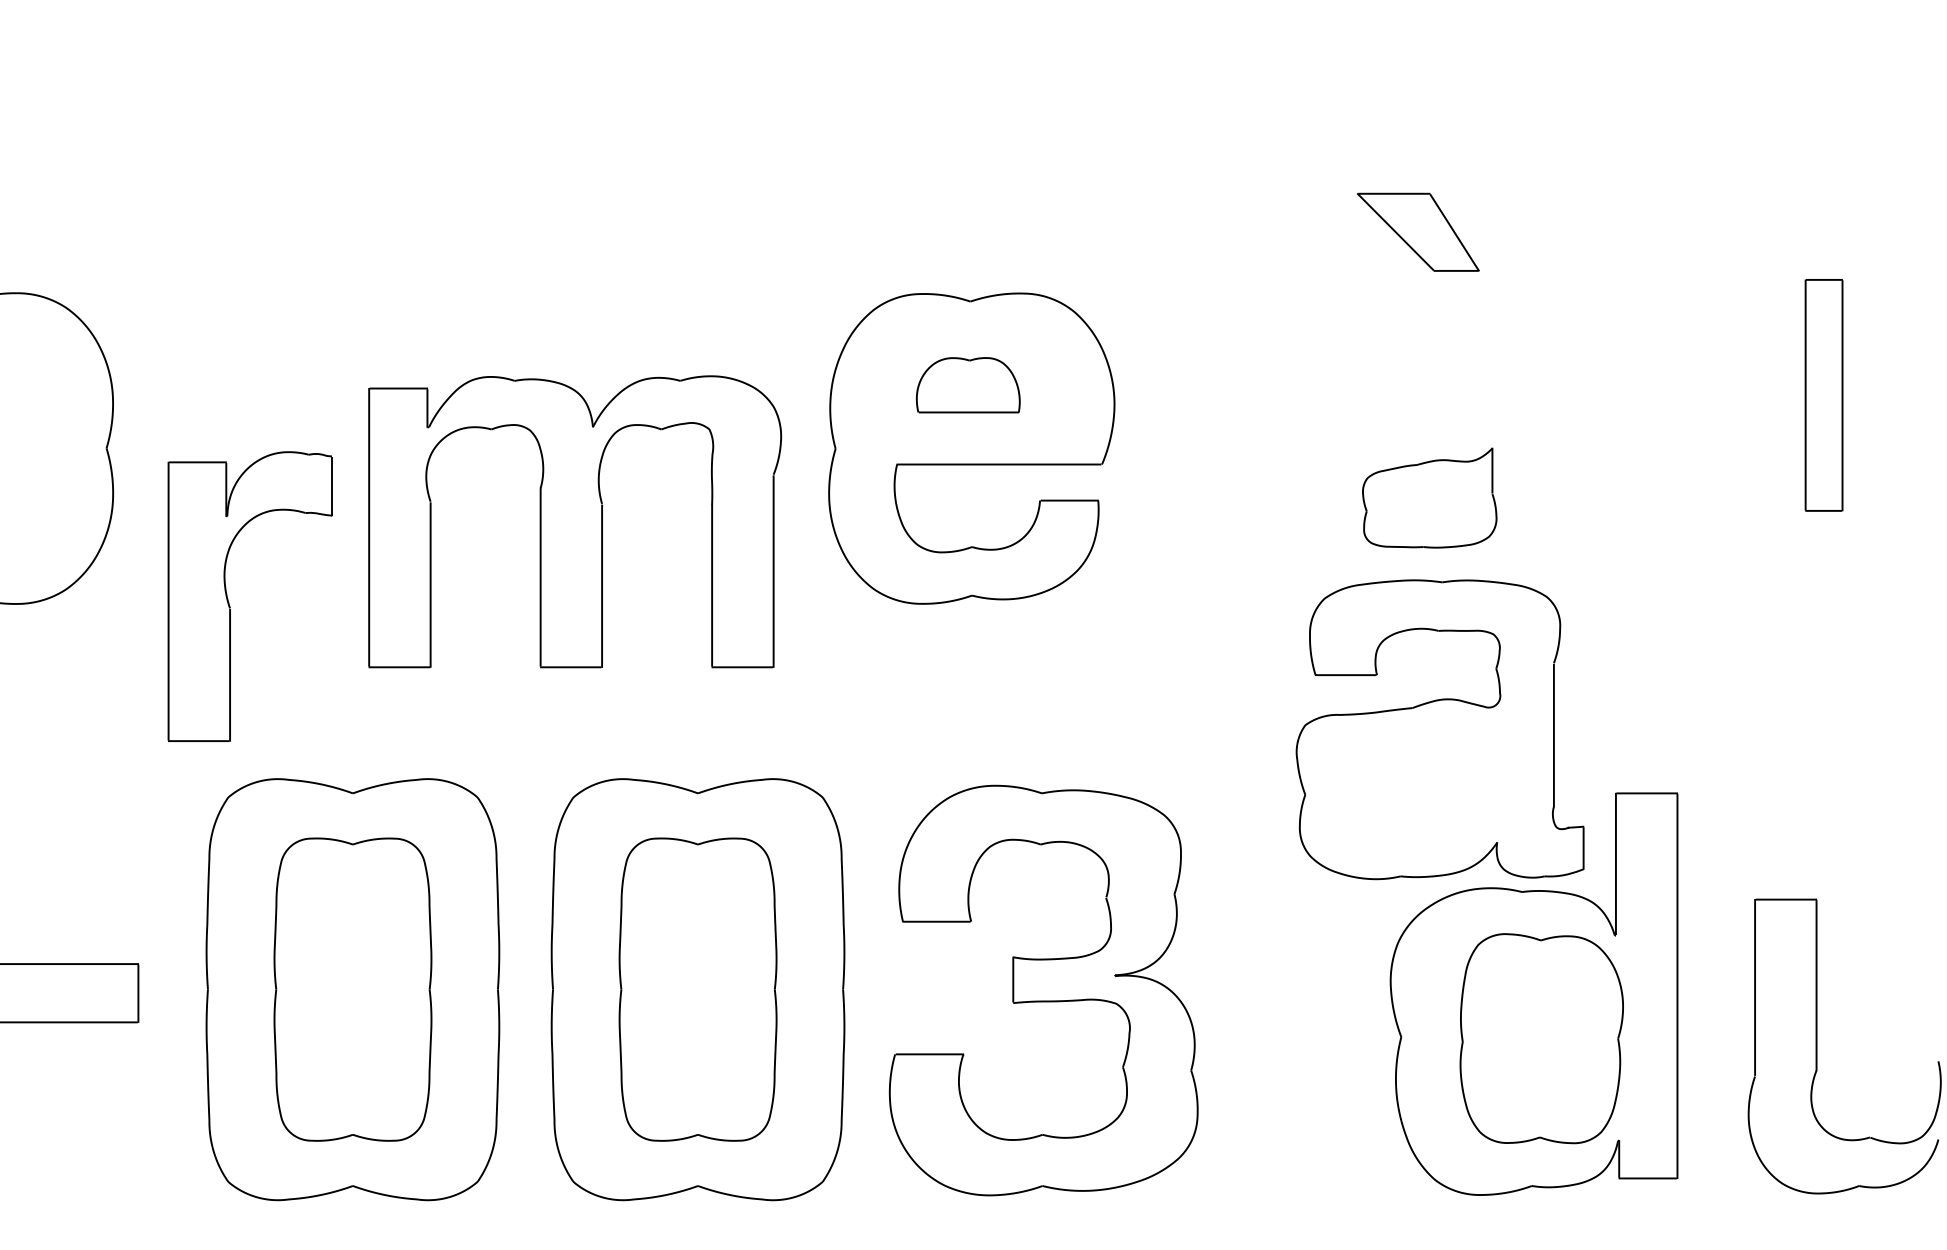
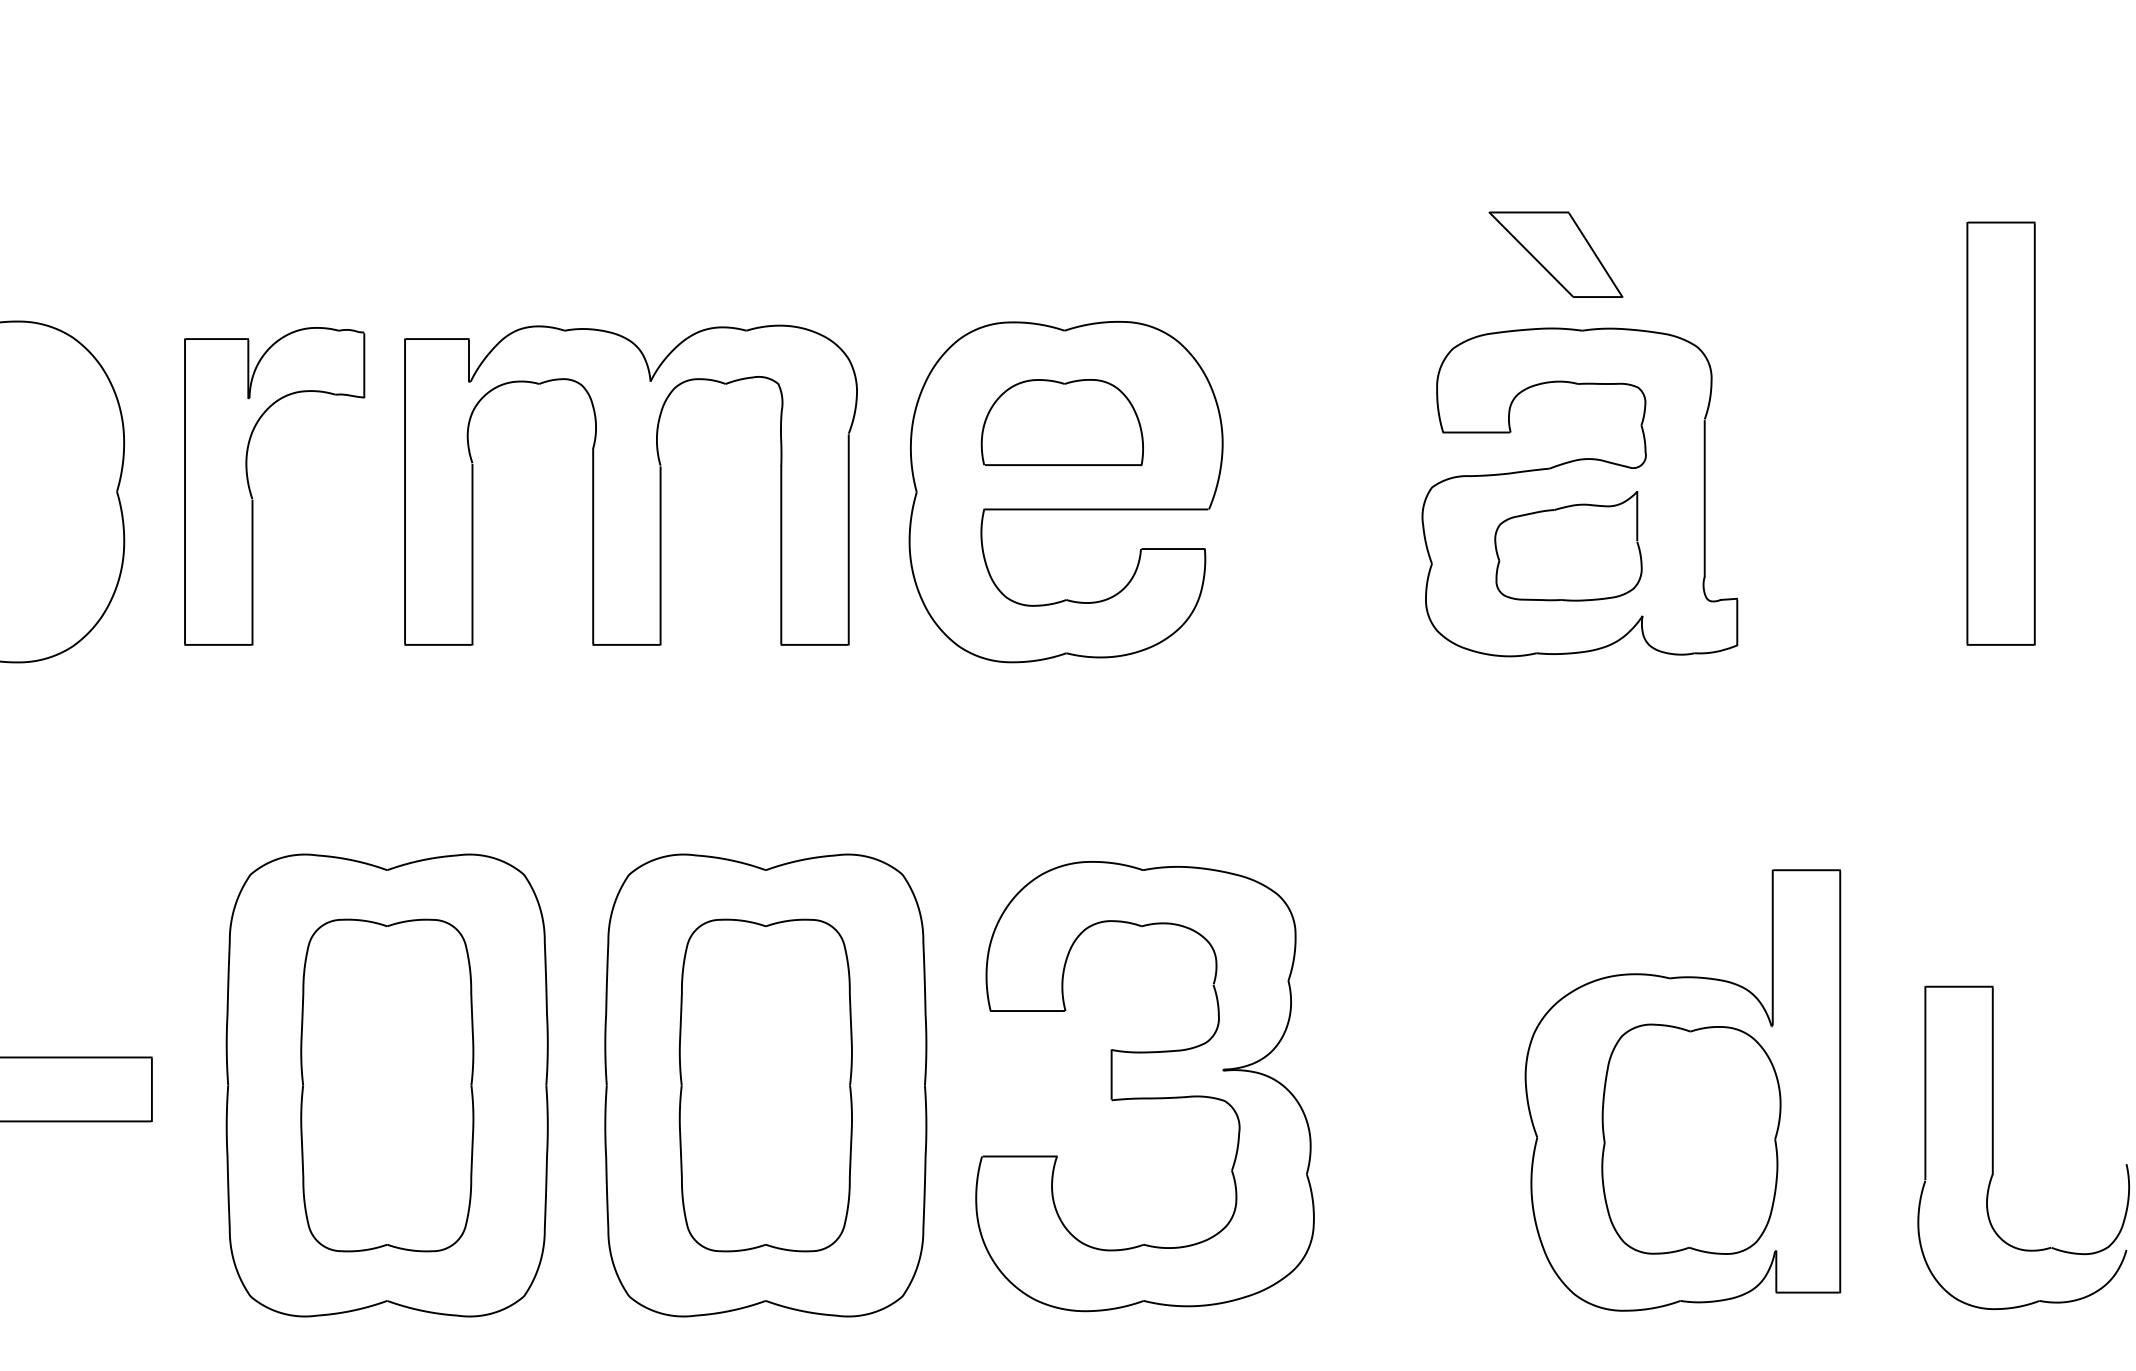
part: (967, 385) -> (1061, 422), size x1.43
part: (1823, 395) -> (2000, 433), size x1.67
part: (574, 521) -> (630, 484), moved
part: (229, 602) -> (251, 492), moved
part: (1439, 729) -> (1579, 492), moved

